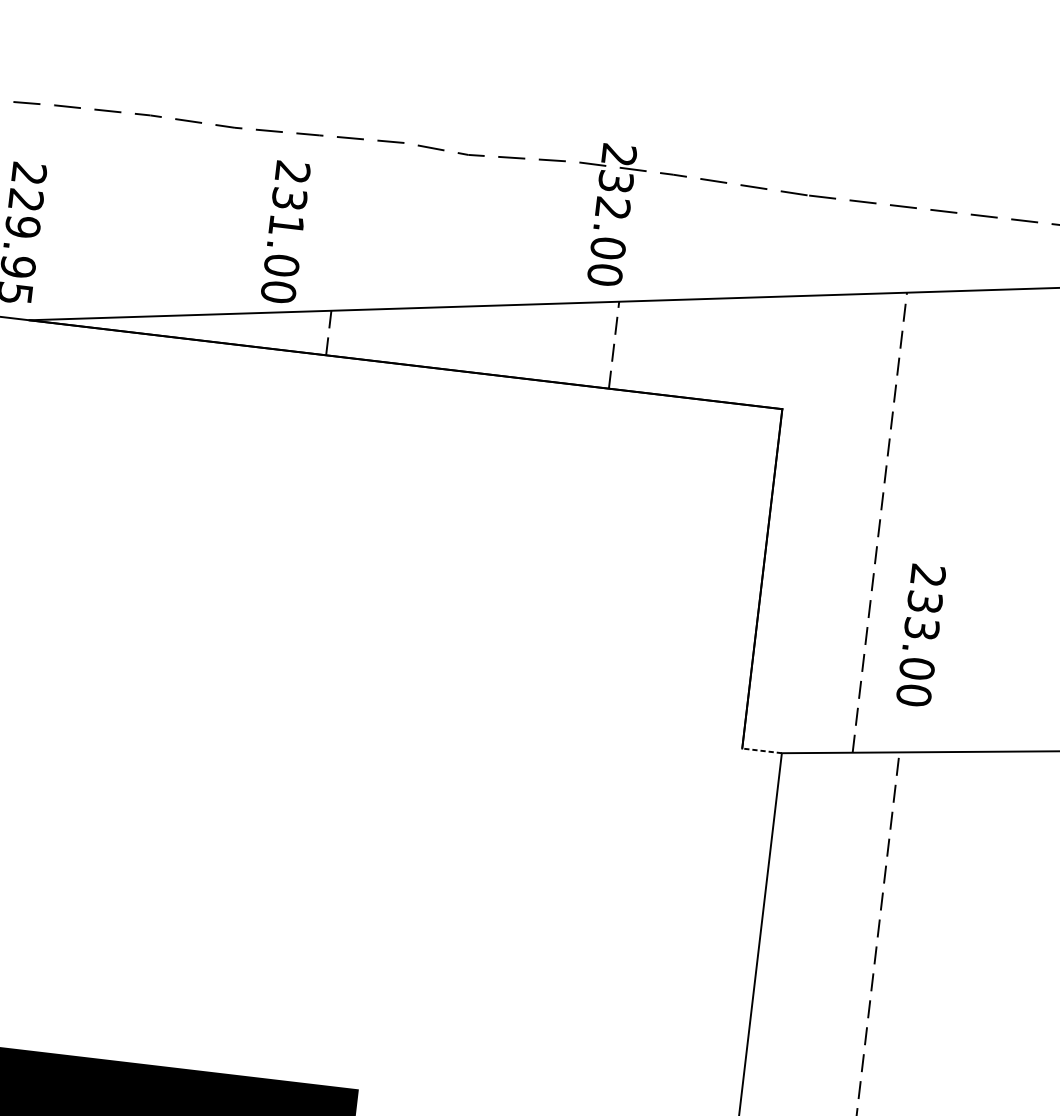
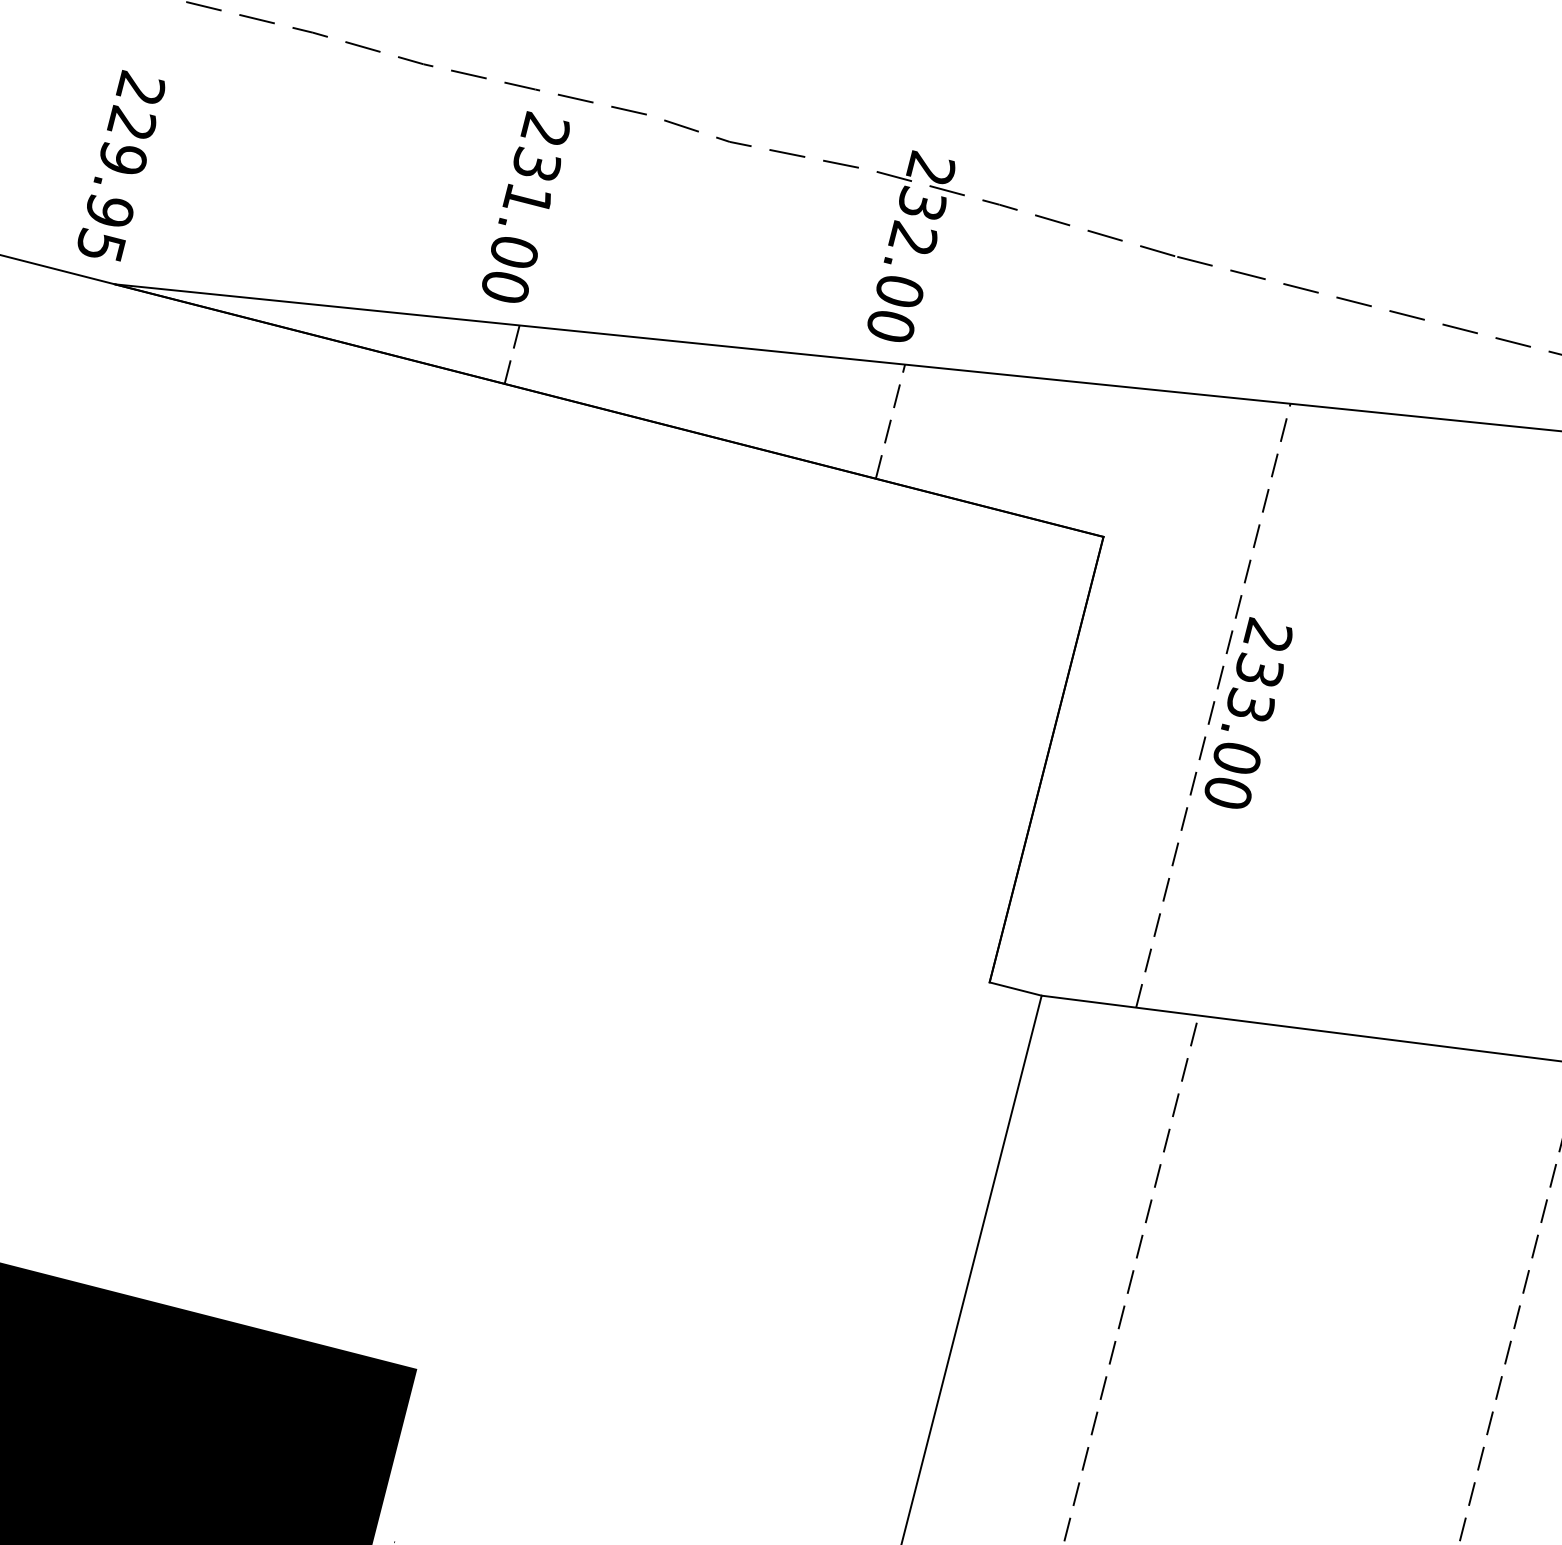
text: (285, 230) -> (525, 206), moved
text: (921, 634) -> (1248, 712), moved
line: (761, 751) -> (1015, 989), dashed -> solid

